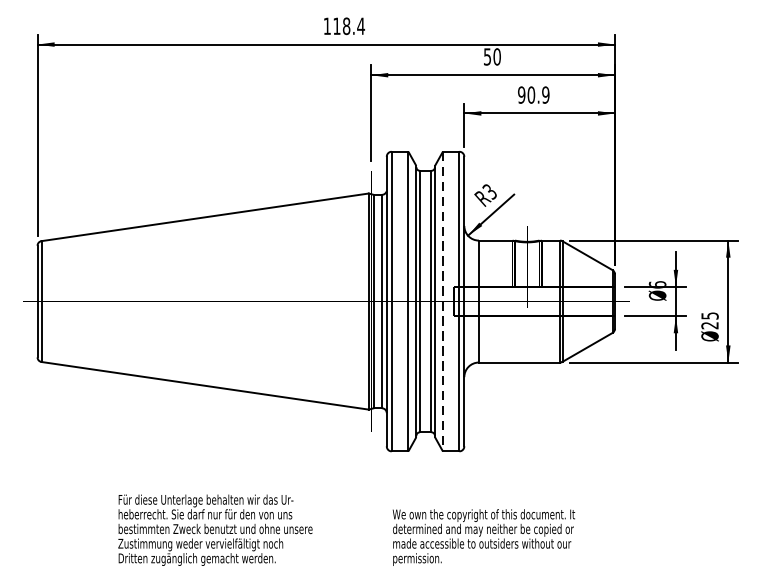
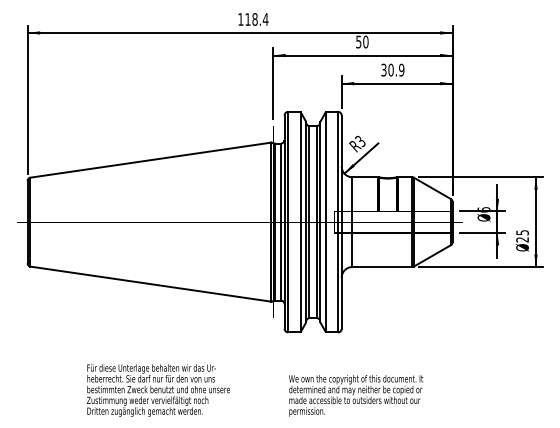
text: (521, 94) -> (383, 69), 90.9 -> 30.9
line: (442, 302) -> (325, 222), dashed -> solid

